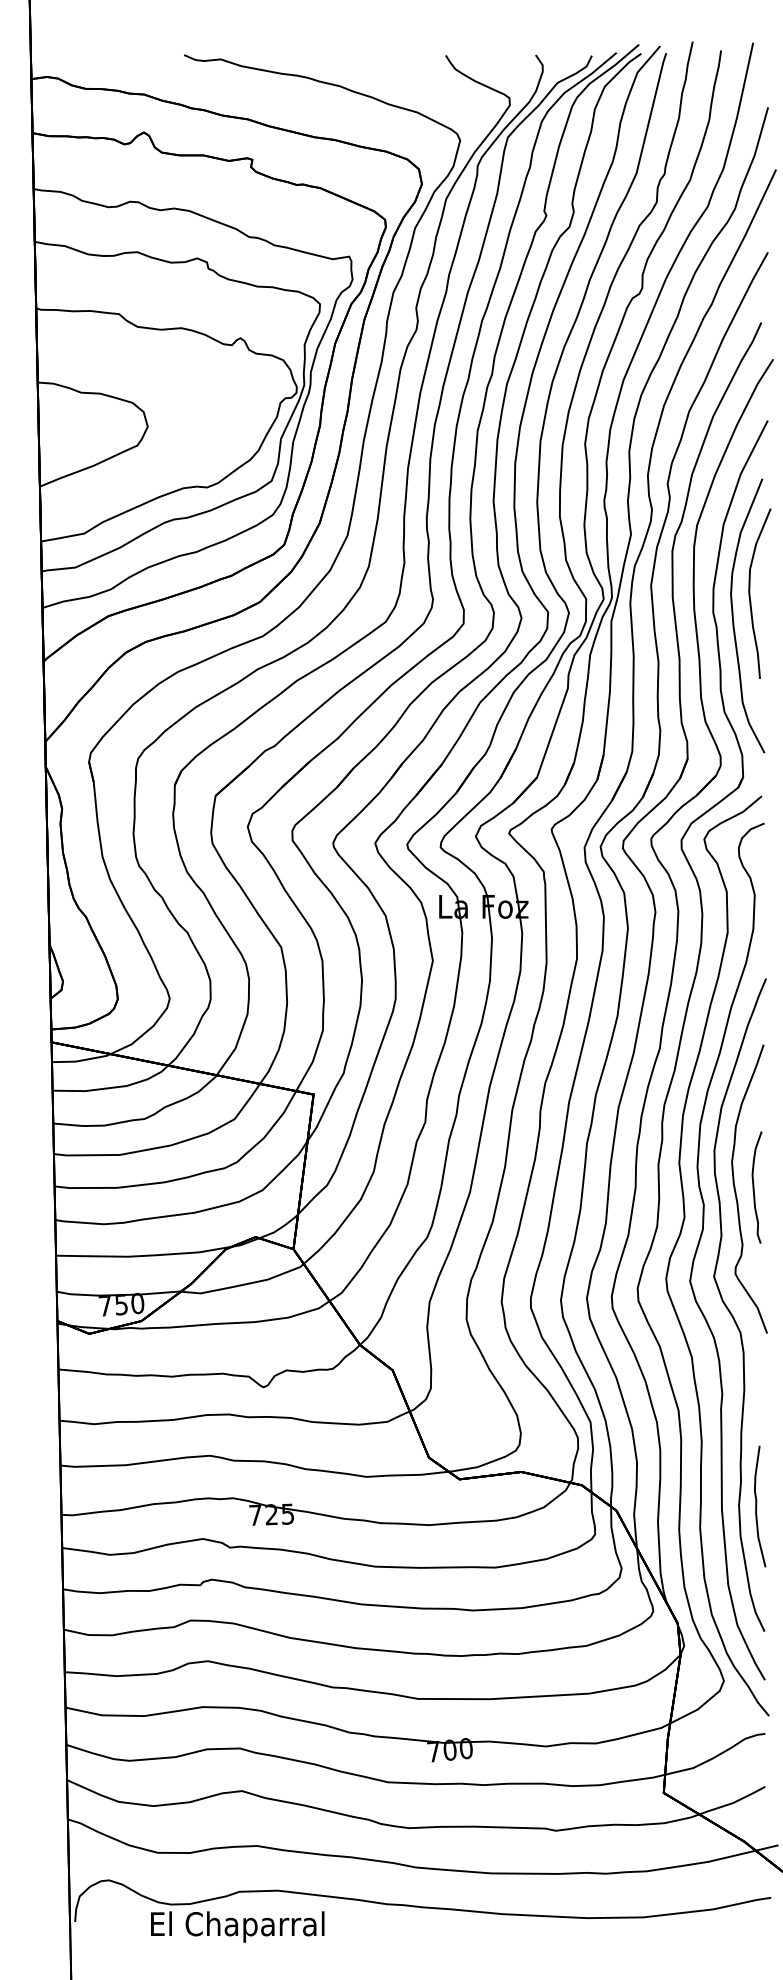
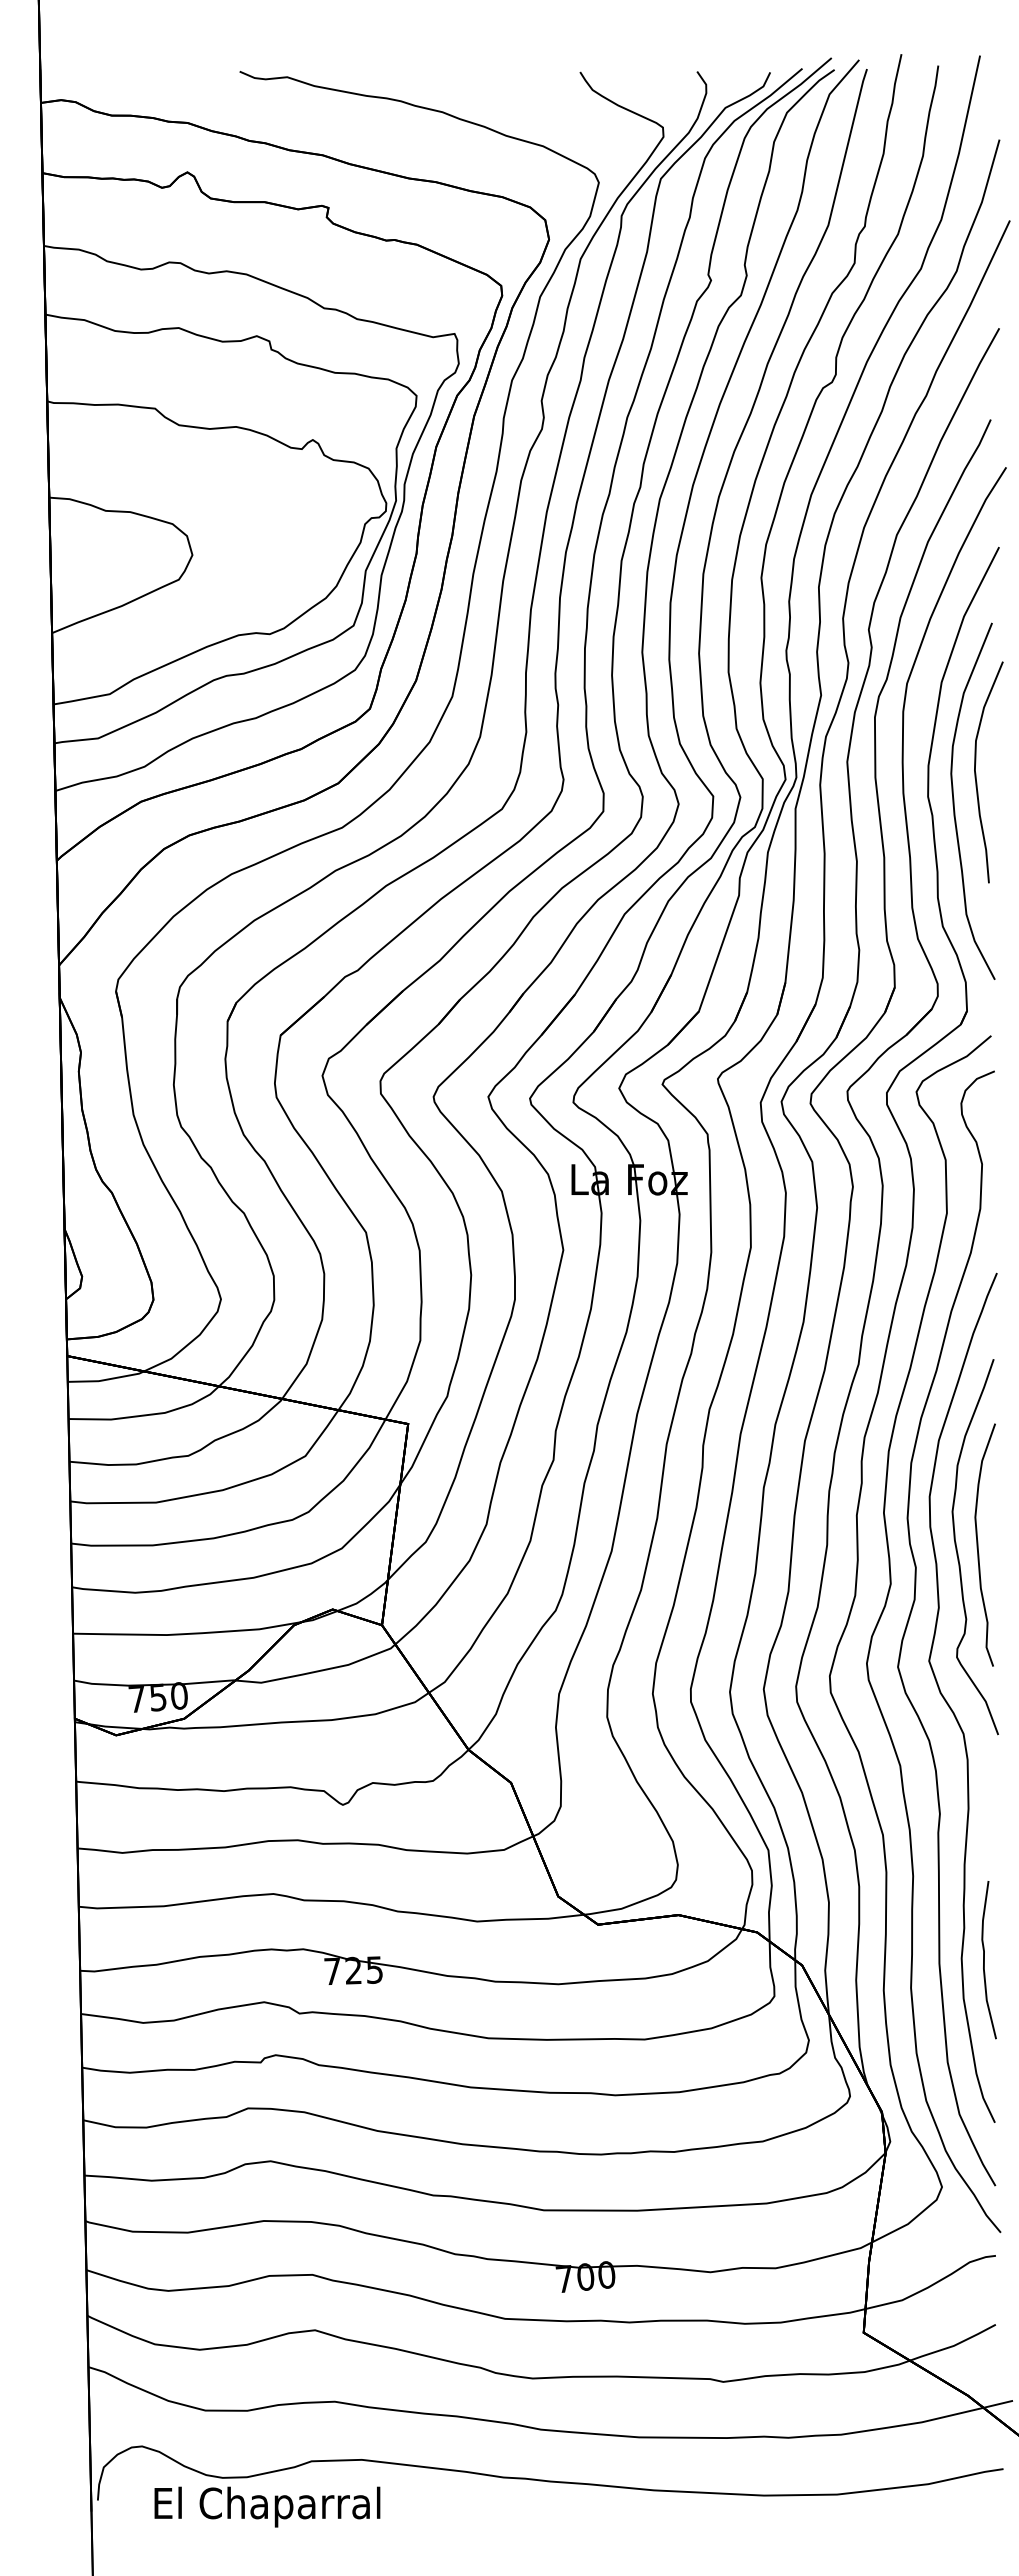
part: (756, 1187) -> (984, 1544), size x1.67
text: (237, 1926) -> (267, 2506), moved

